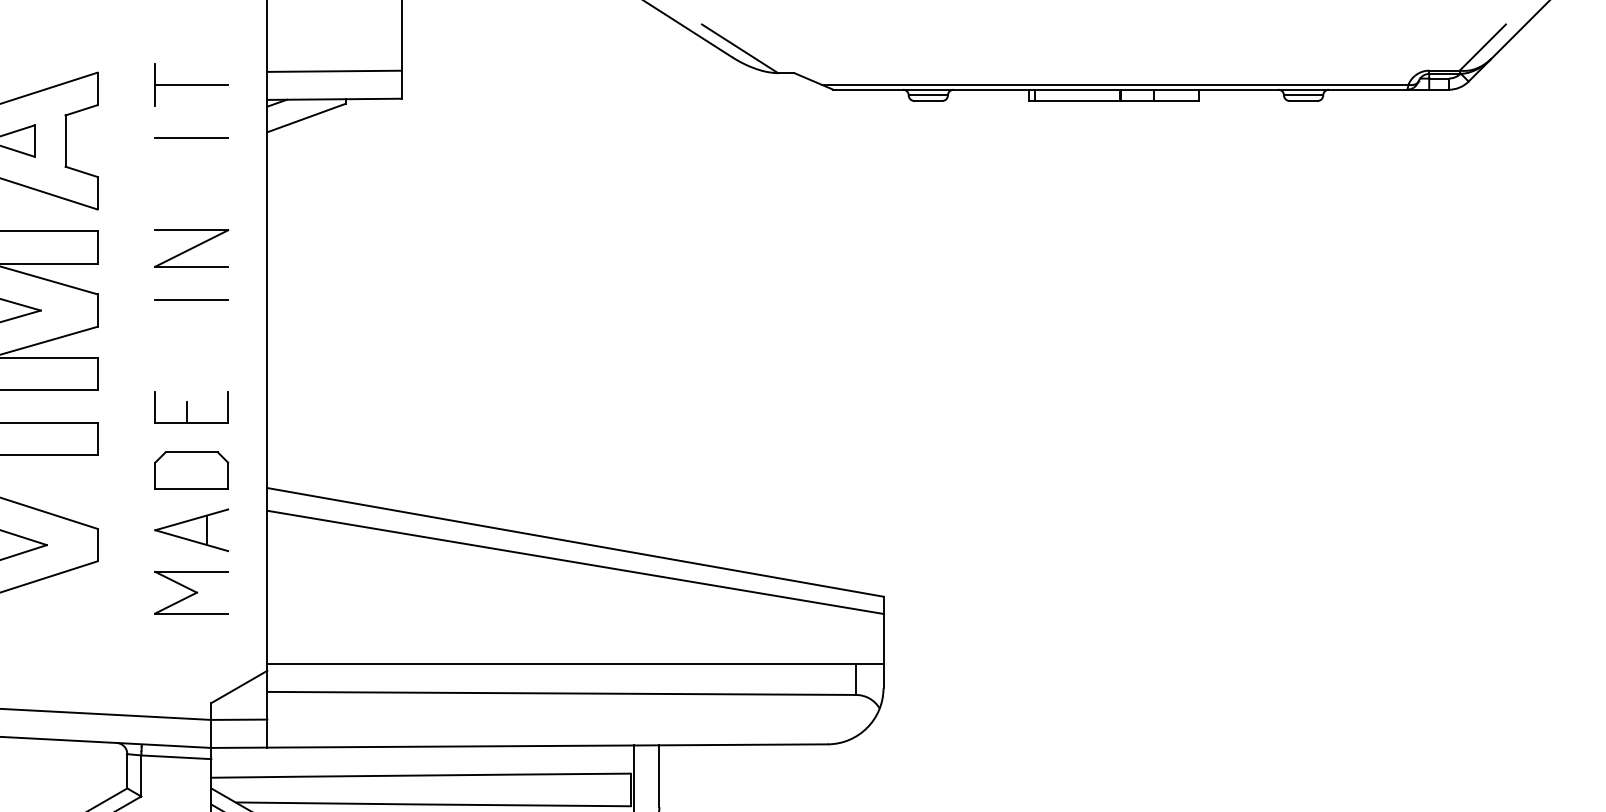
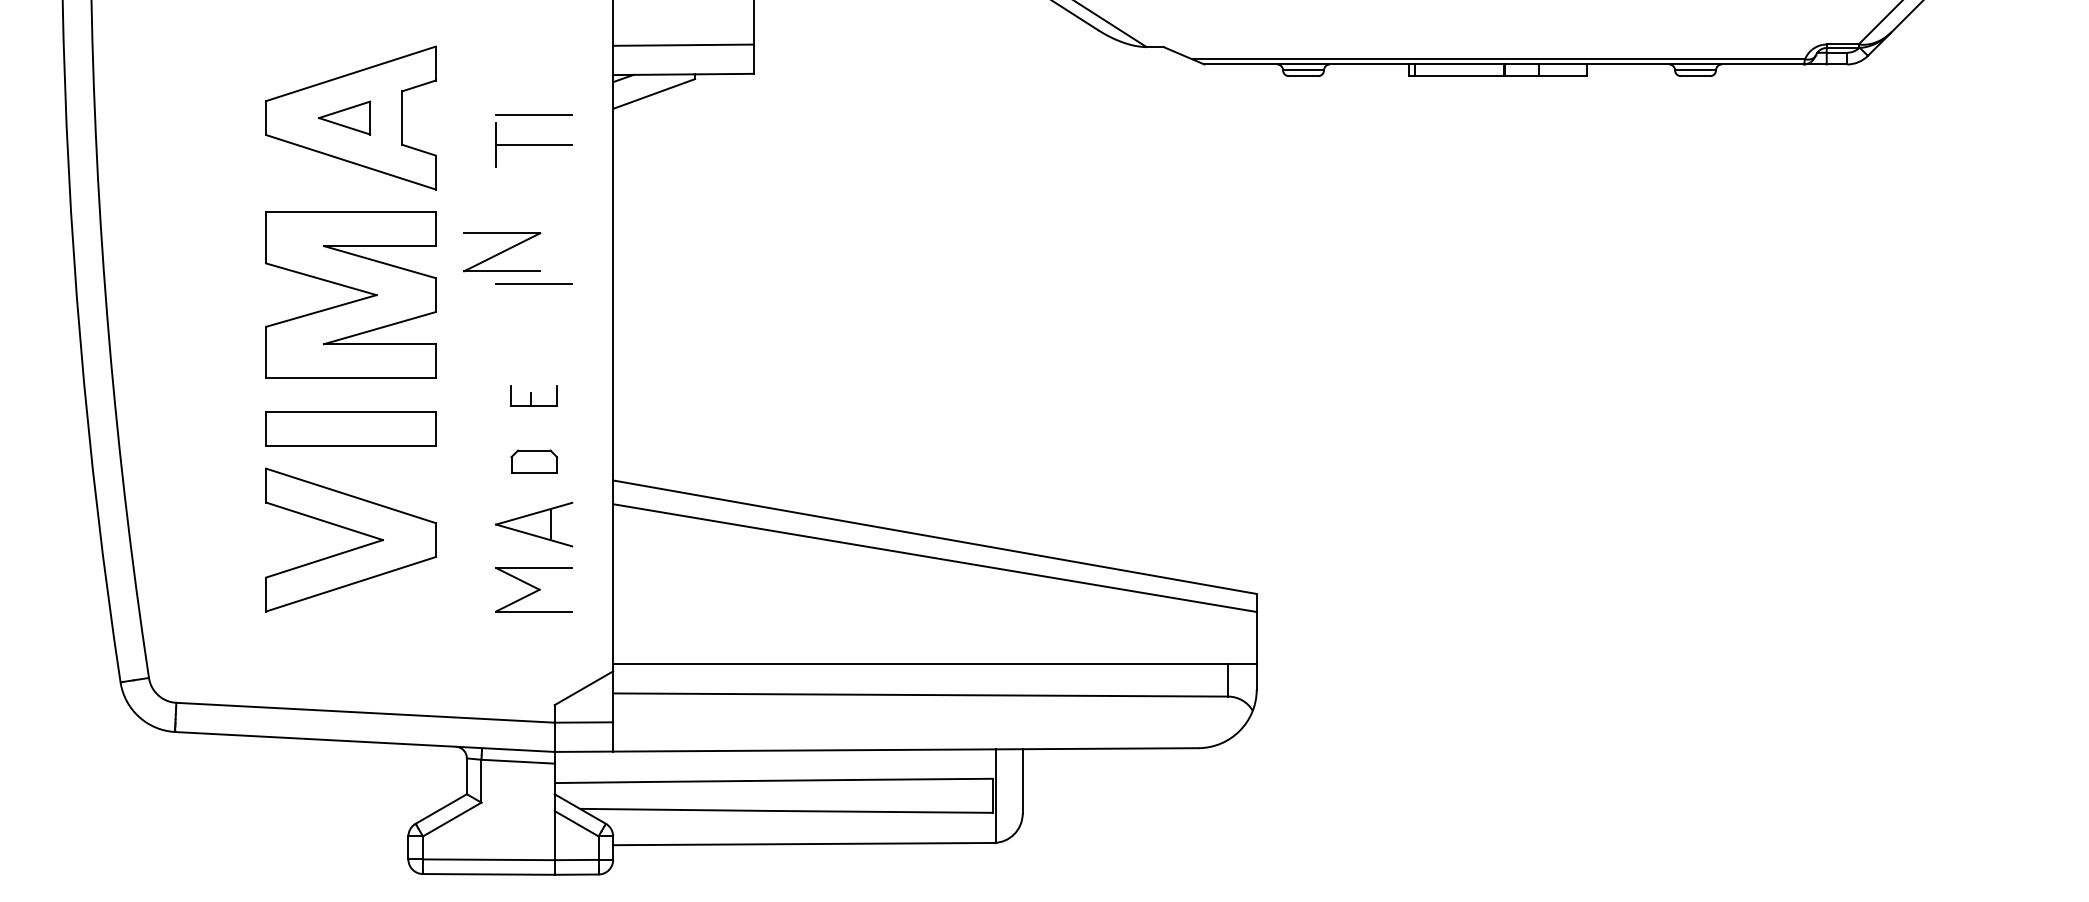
part: (191, 84) -> (533, 144), moved
part: (192, 248) -> (502, 252), moved
part: (191, 406) -> (533, 395), size x0.6
part: (192, 469) -> (534, 461), size x0.6

